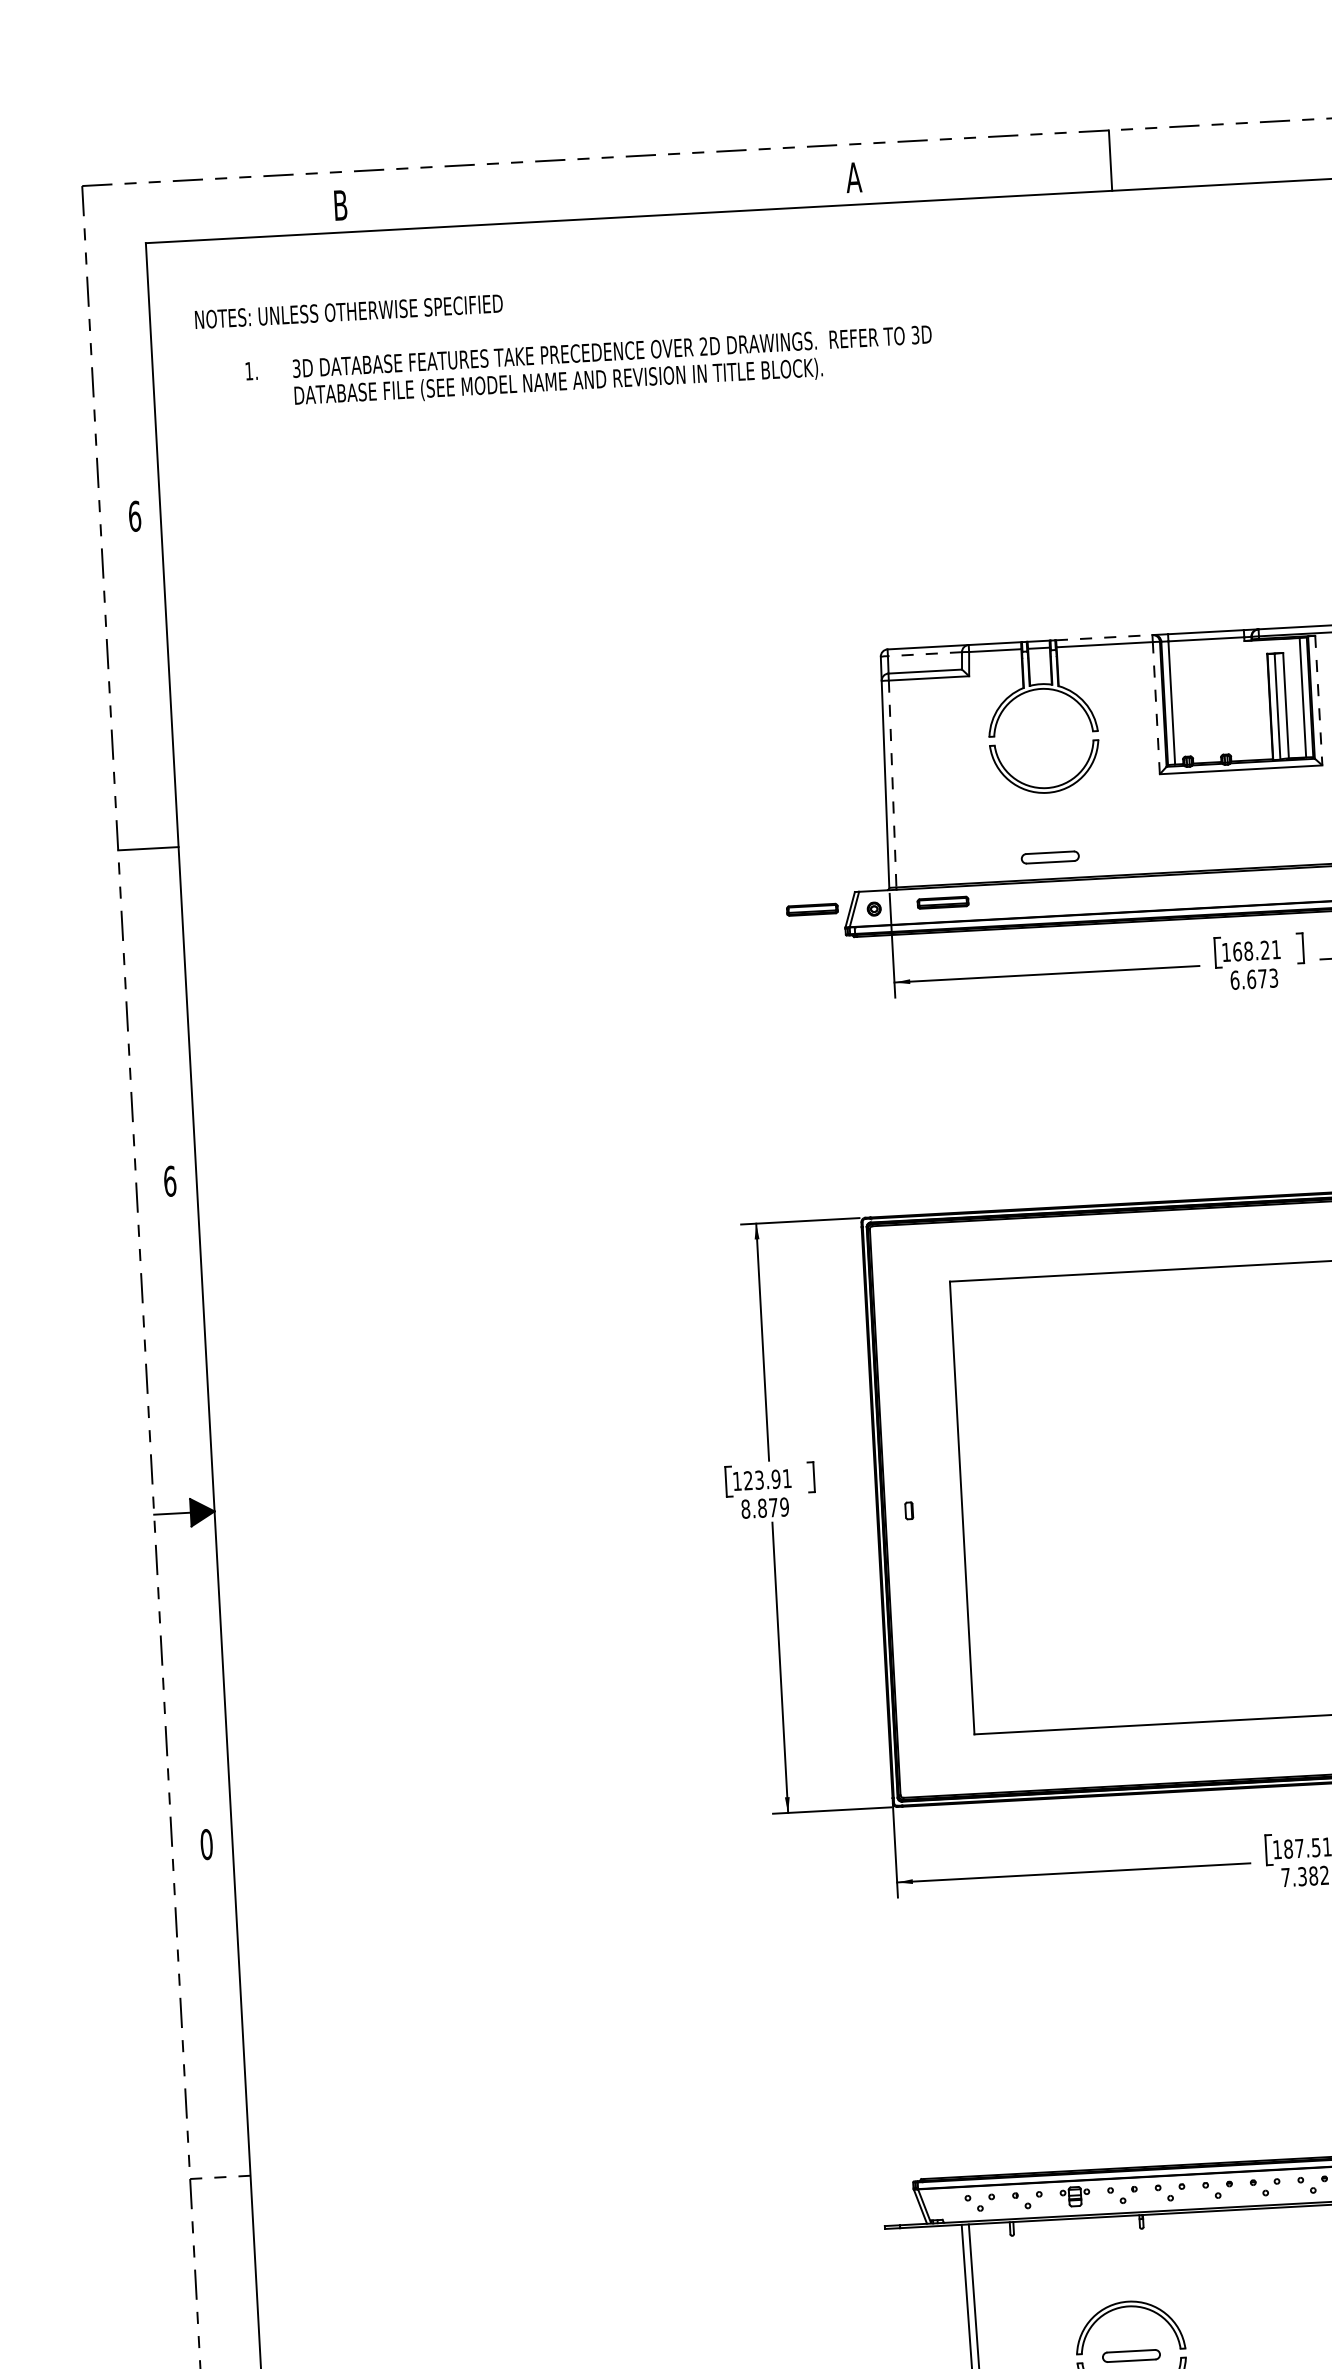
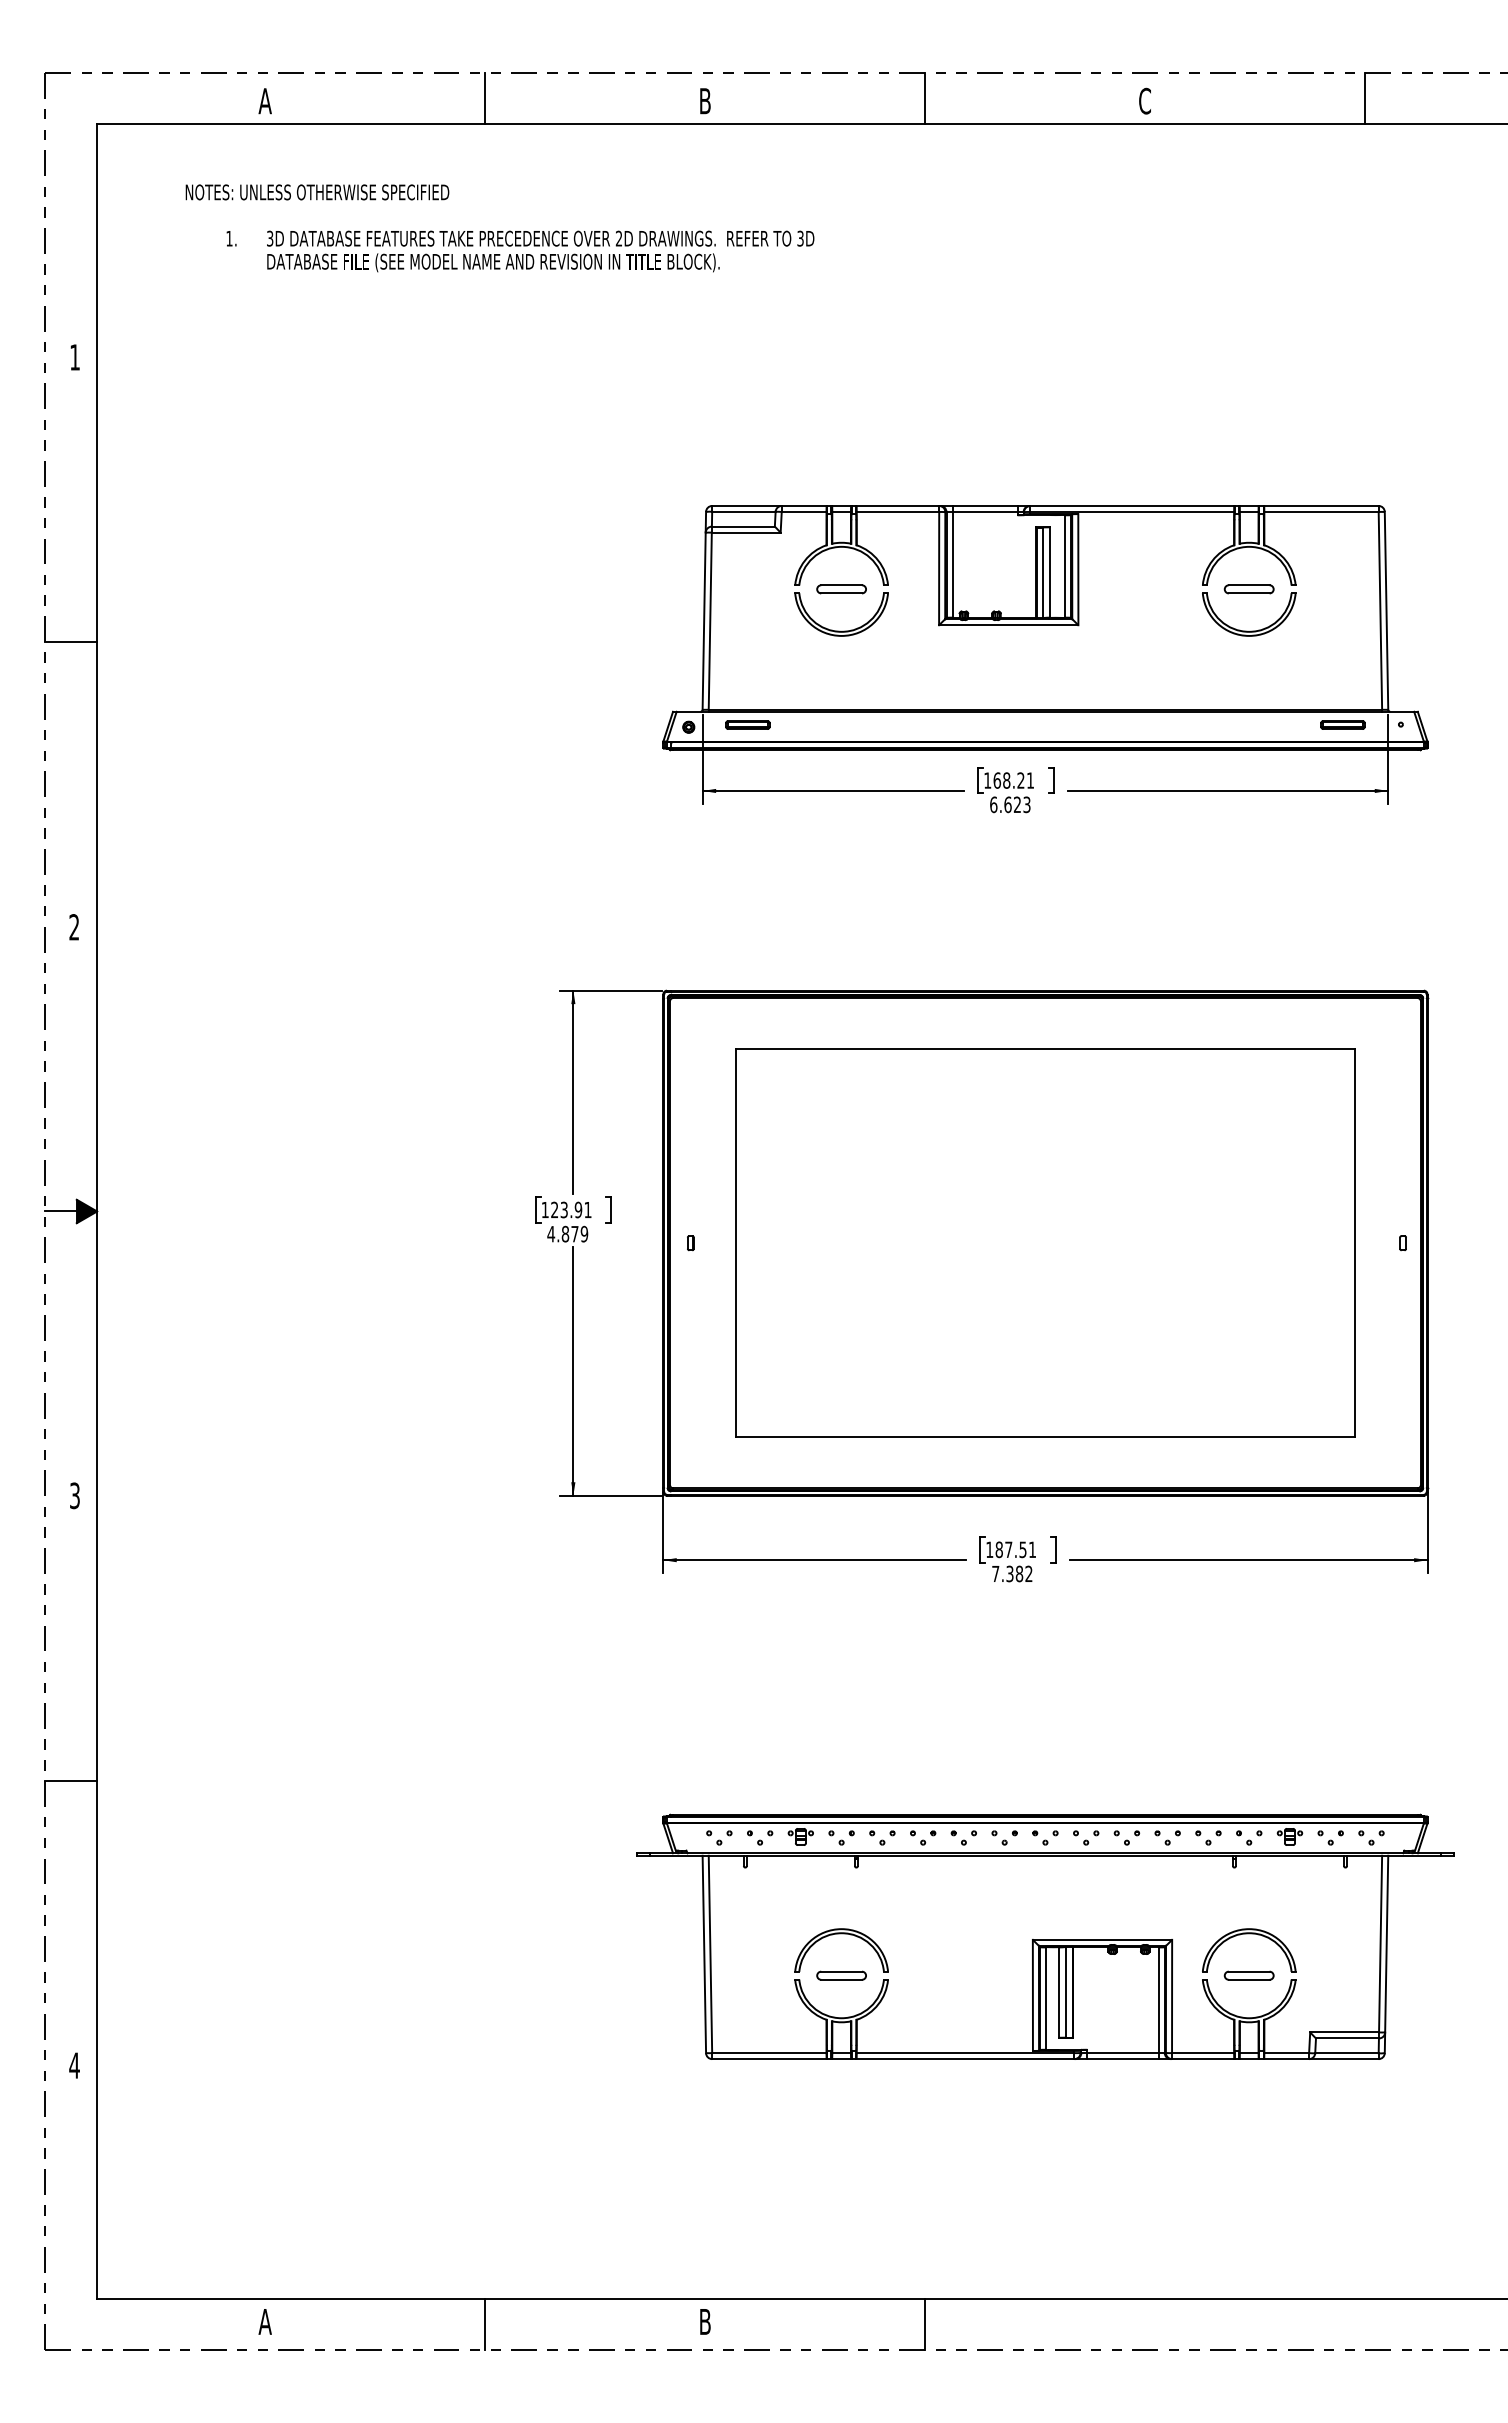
text: (853, 178) -> (704, 101), A -> B
line: (597, 188) -> (485, 98), added
text: (339, 205) -> (264, 101), B -> A
text: (563, 342) -> (499, 228), moved
text: (135, 516) -> (75, 357), 6 -> 1
line: (1104, 637) -> (898, 505), dashed -> solid
line: (924, 653) -> (743, 511), dashed -> solid
line: (1318, 700) -> (1078, 569), dashed -> solid
line: (1156, 708) -> (939, 568), dashed -> solid
line: (892, 784) -> (710, 621), dashed -> solid
part: (1050, 857) -> (841, 589), moved
part: (811, 909) -> (635, 724), removed
text: (1261, 978) -> (1016, 804), 6.673 -> 6.623
text: (170, 1181) -> (74, 927), 6 -> 2
text: (746, 1508) -> (551, 1233), 8.879 -> 4.879
text: (207, 1844) -> (75, 1495), 0 -> 3
line: (220, 2176) -> (71, 1780), dashed -> solid

